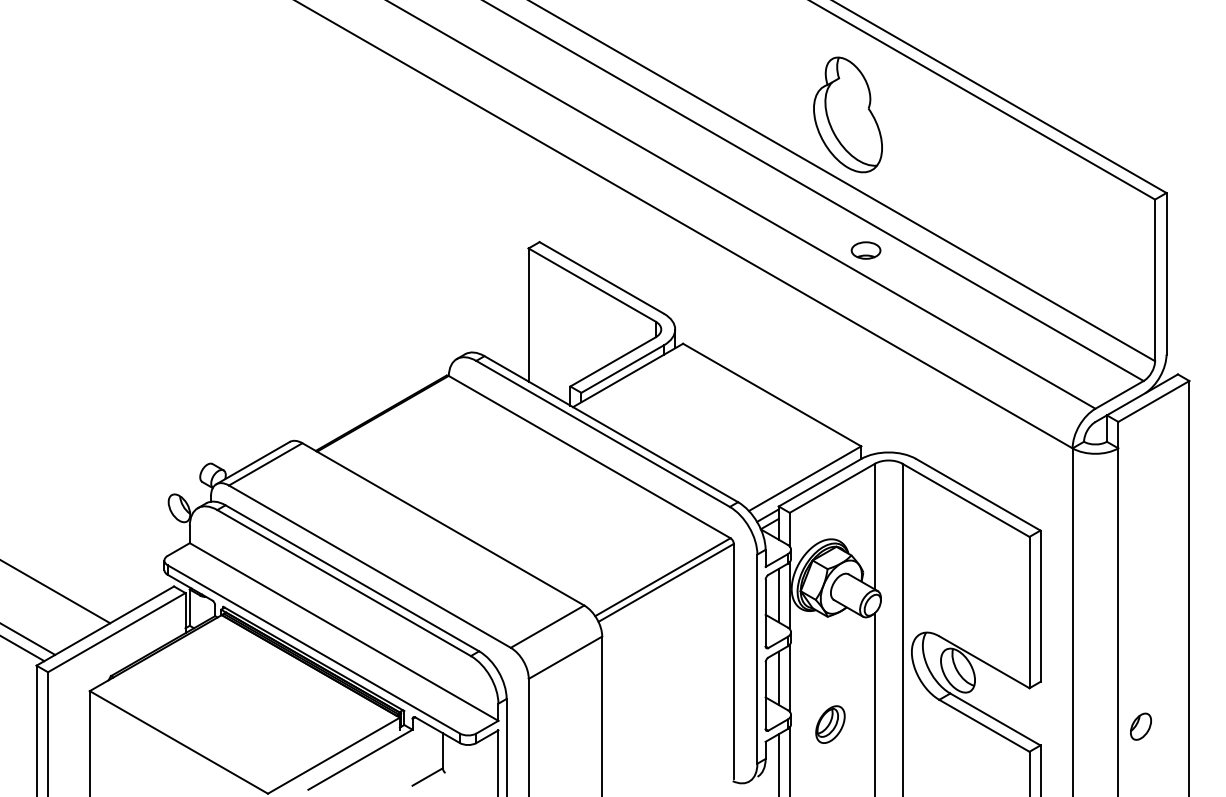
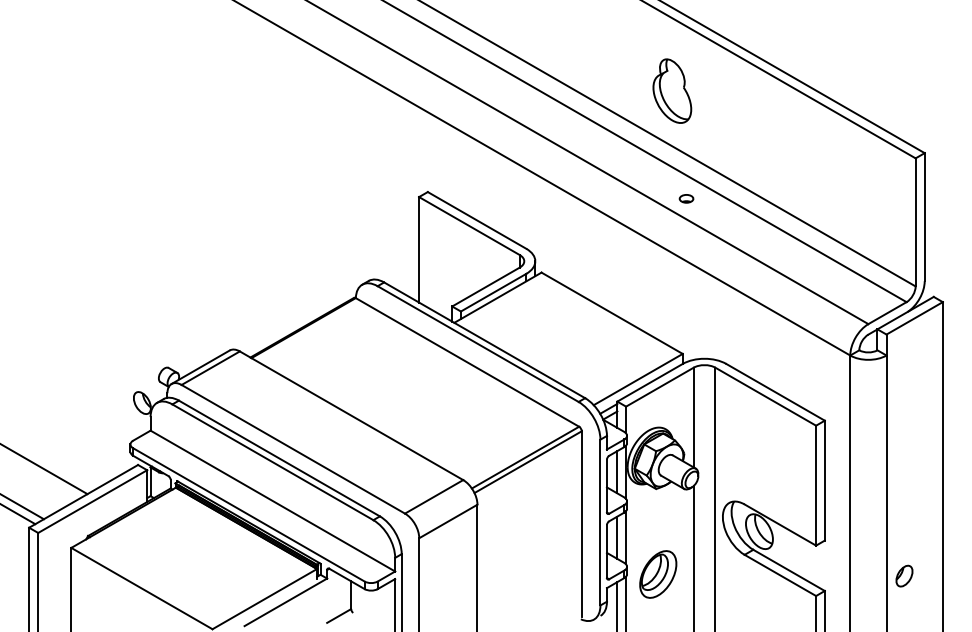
part: (848, 113) -> (672, 90), size x0.7
part: (865, 250) -> (686, 198), size x0.6
part: (830, 724) -> (658, 574), size x1.6

